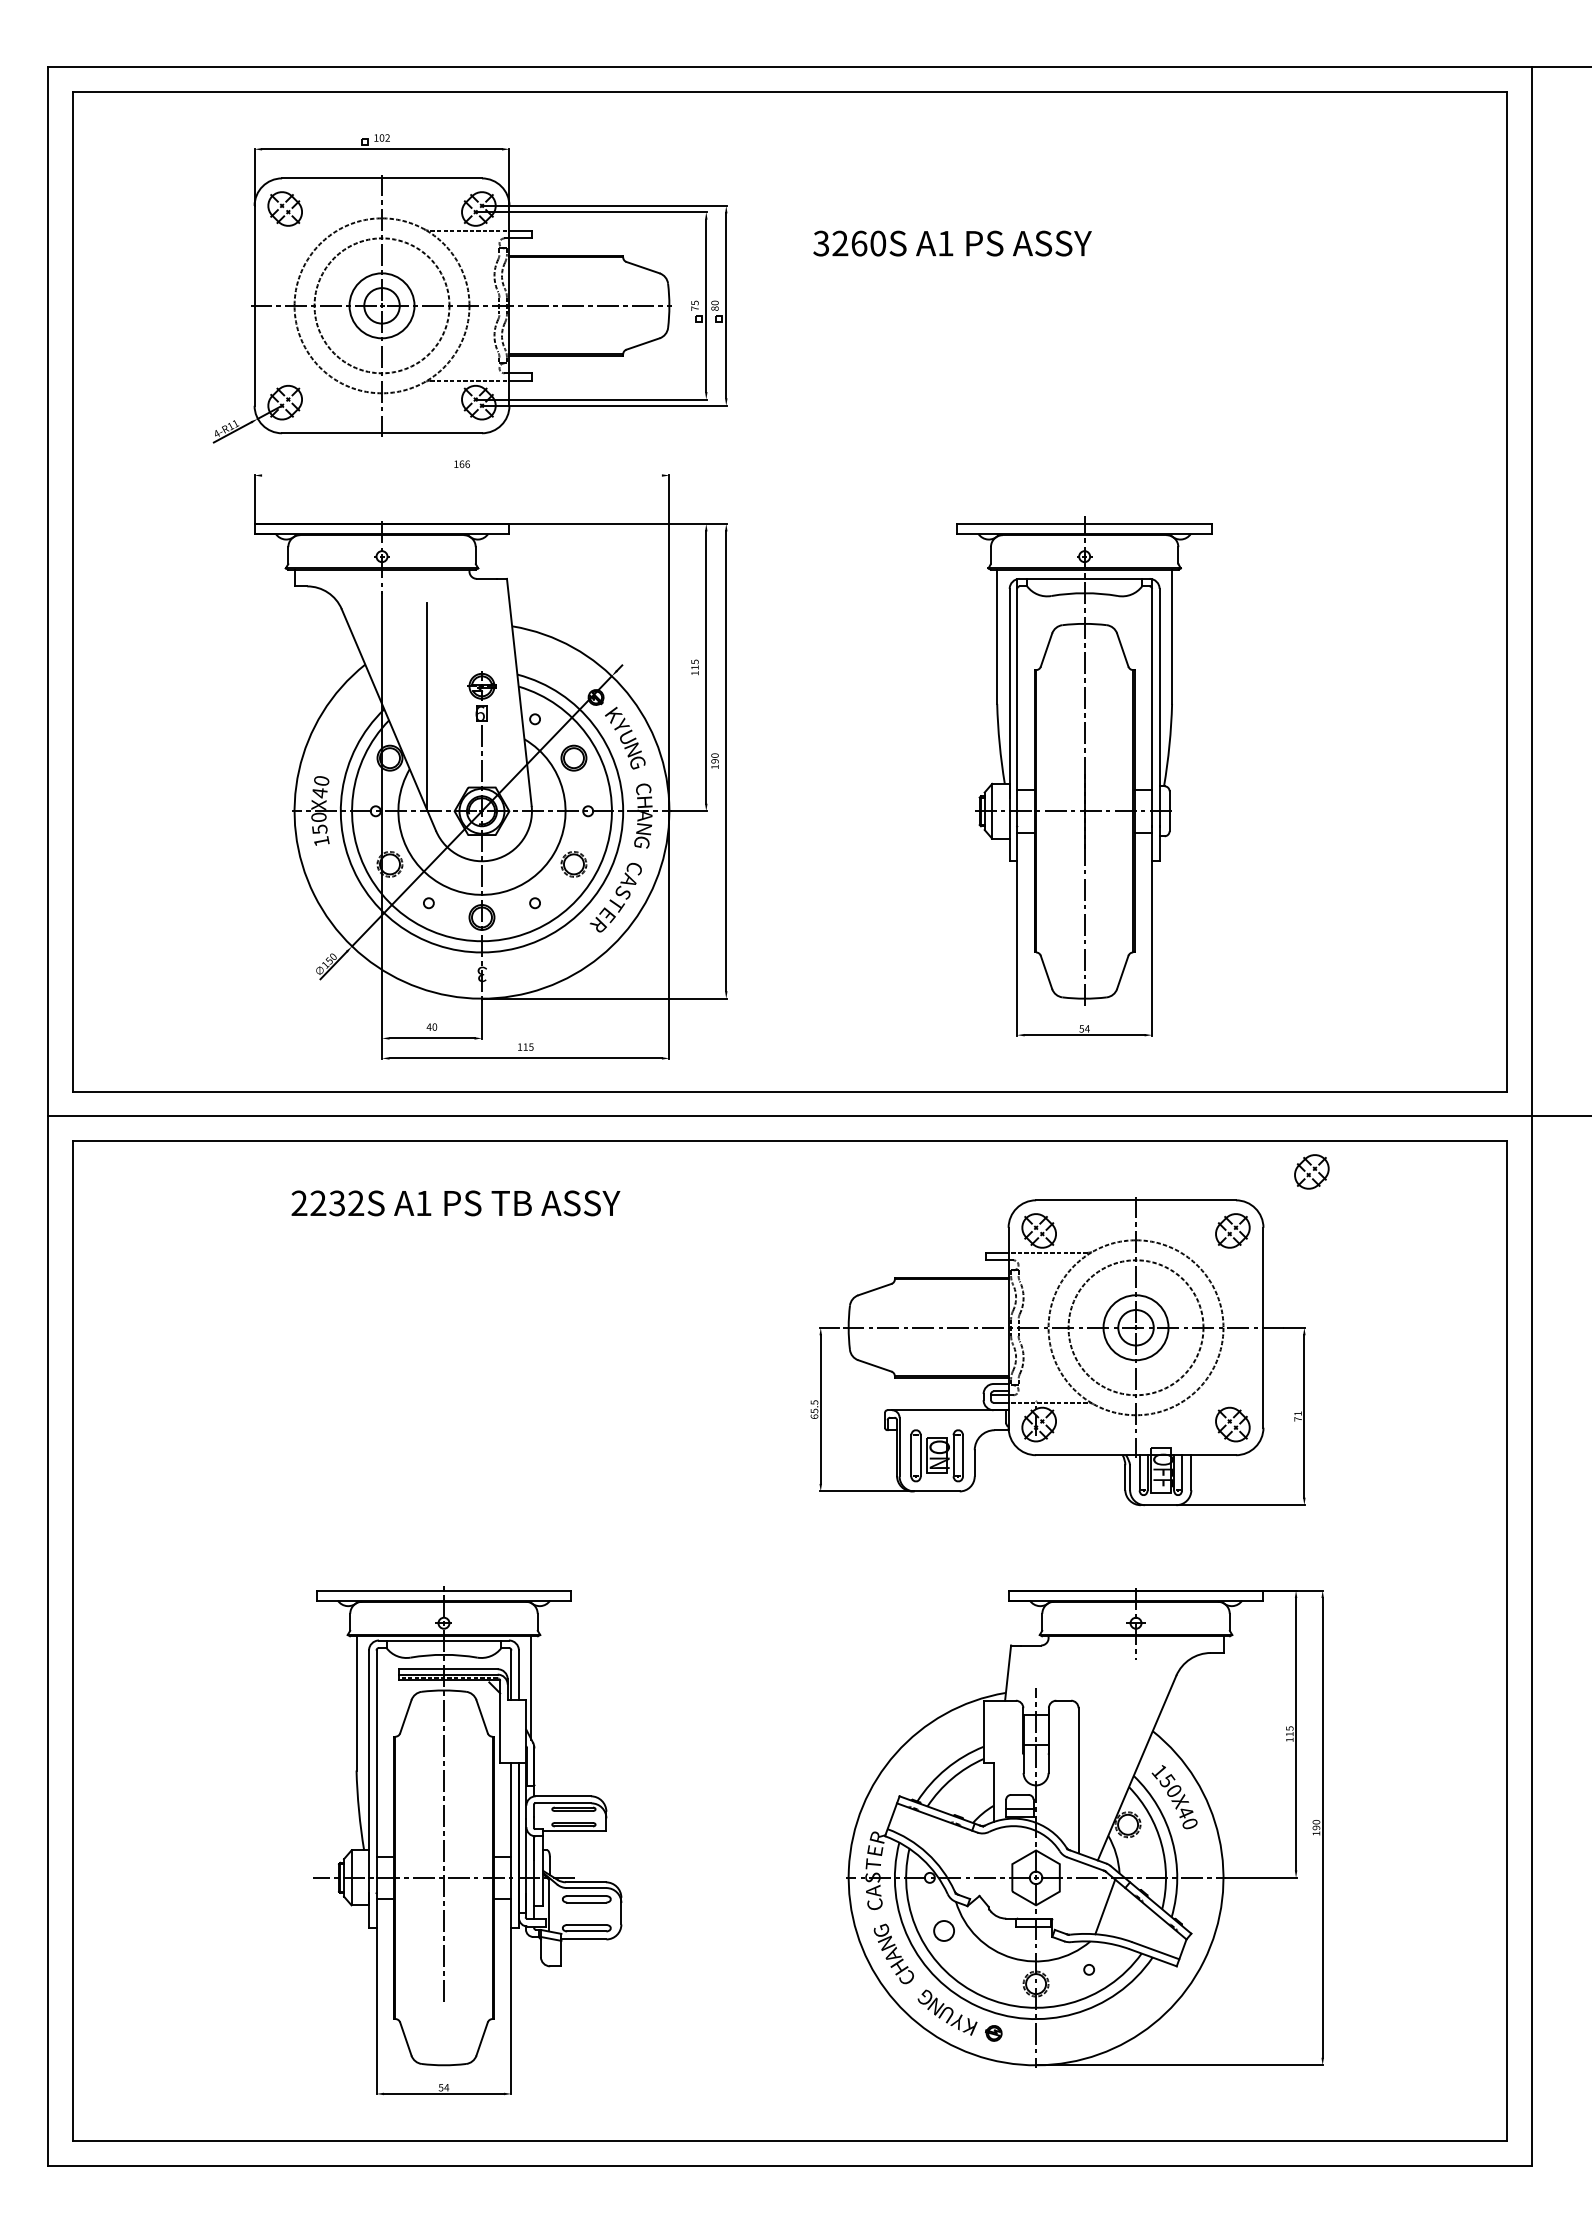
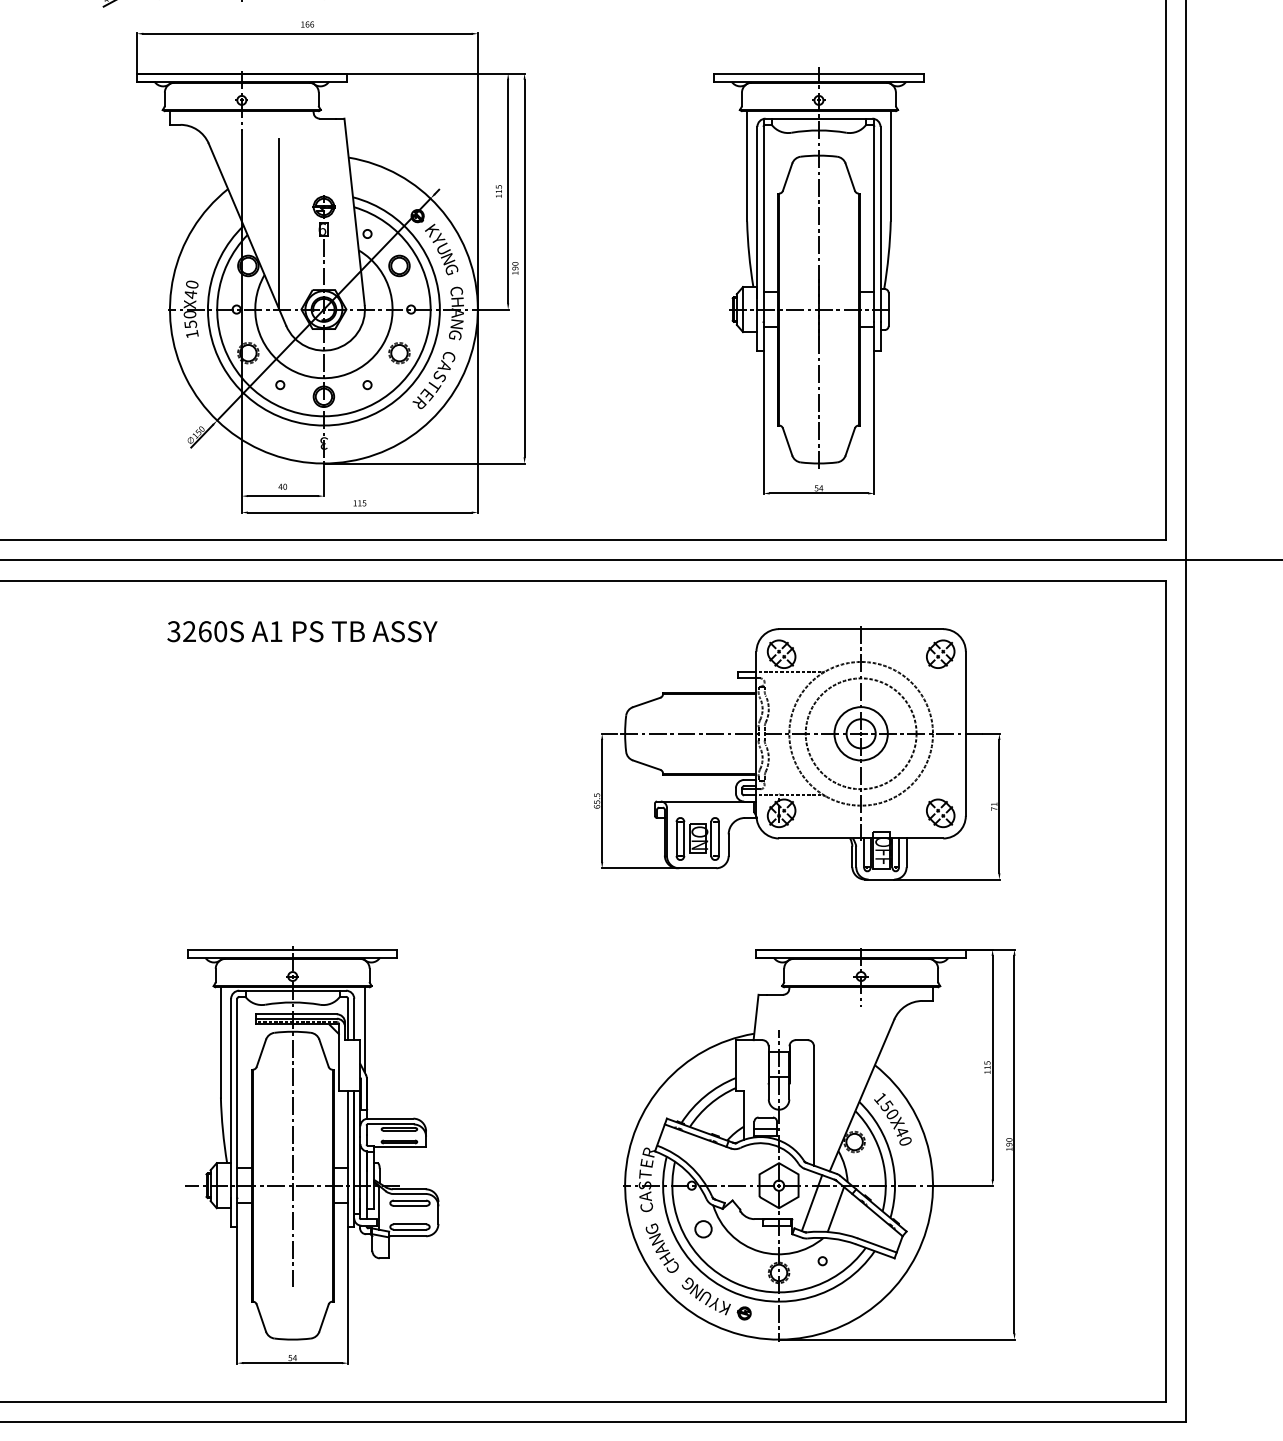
line: (461, 475) -> (307, 33), added
part: (1311, 1171) -> (1005, 605), removed
text: (327, 1203) -> (197, 631), 2232S -> 3260S
line: (1075, 1899) -> (811, 1203), added

